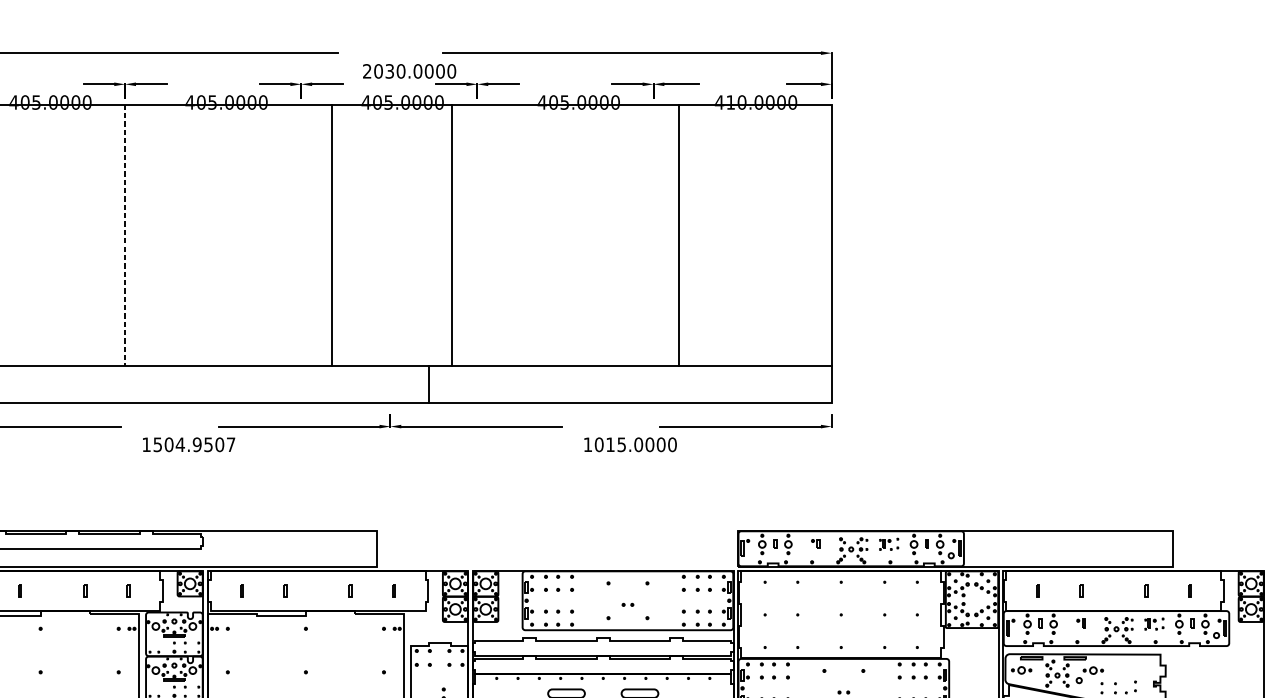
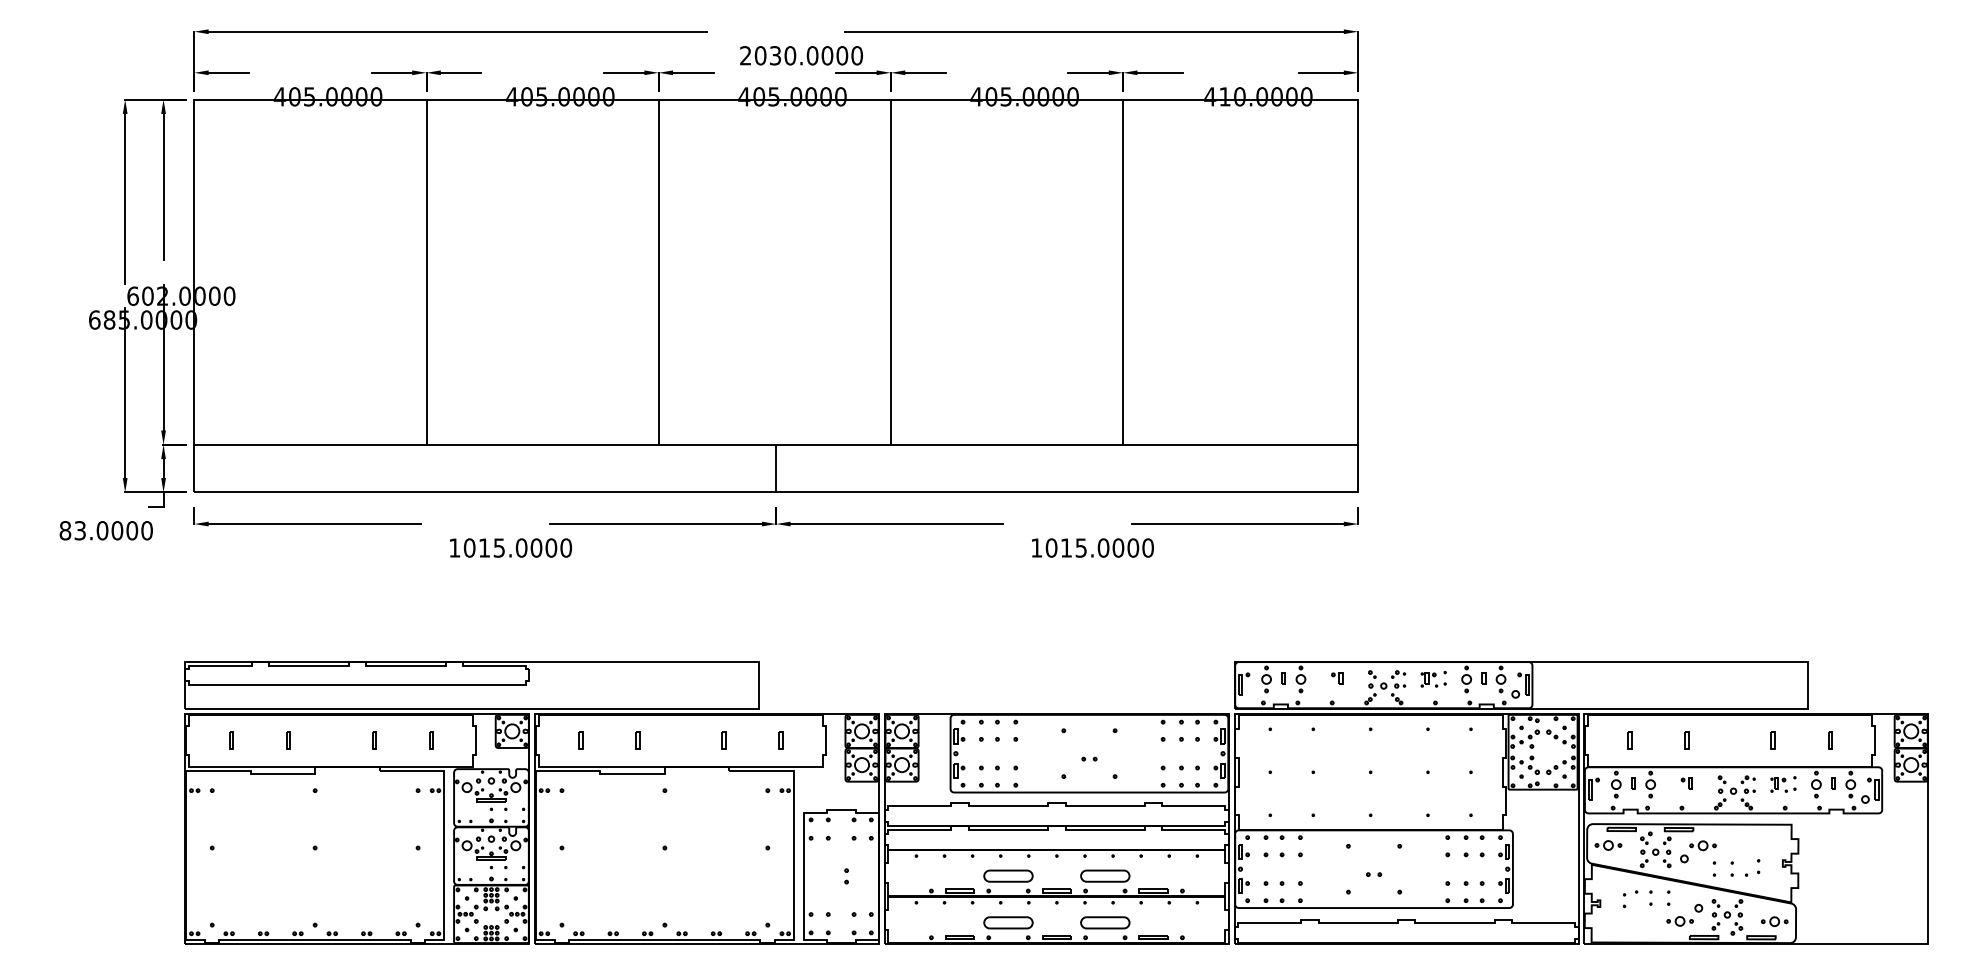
line: (125, 235) -> (426, 272), dashed -> solid
line: (332, 235) -> (658, 271), moved
line: (452, 235) -> (890, 271), moved
line: (679, 235) -> (1123, 271), moved
line: (429, 384) -> (776, 468), moved
text: (194, 444) -> (517, 547), 1504.9507 -> 1015.0000

